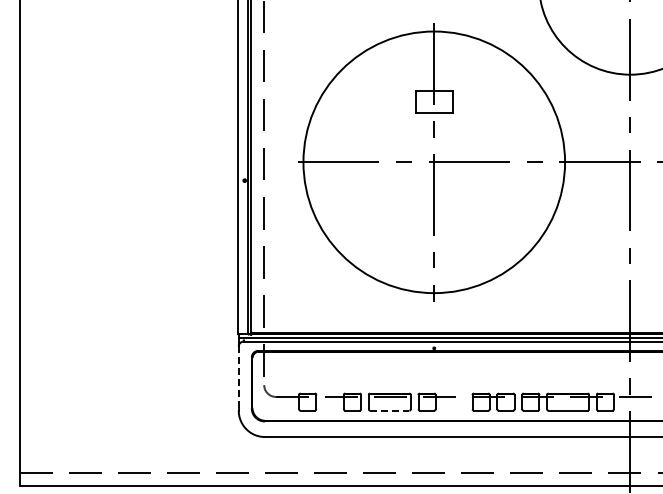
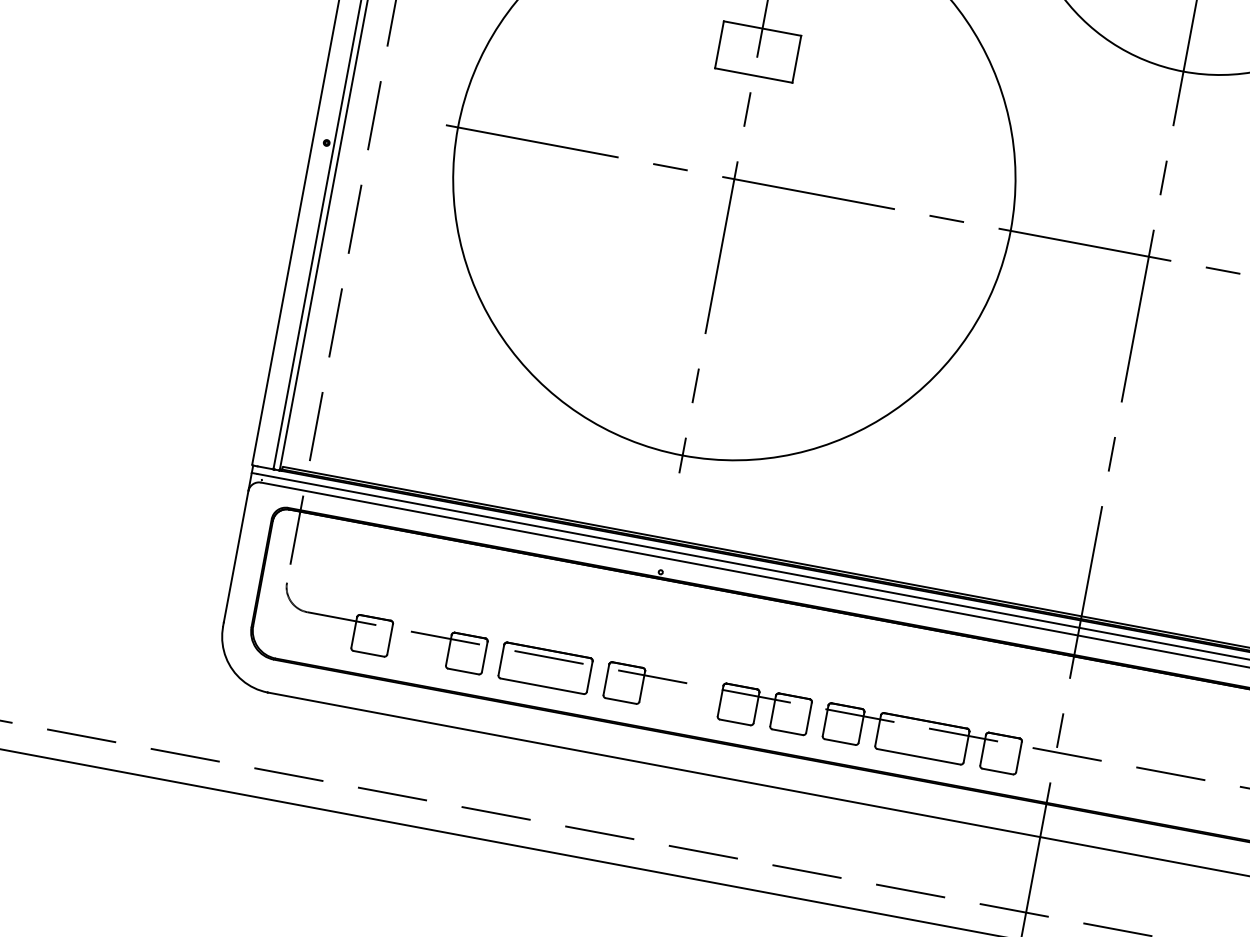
line: (238, 378) -> (235, 558), dashed -> solid
line: (389, 410) -> (541, 685), dashed -> solid

